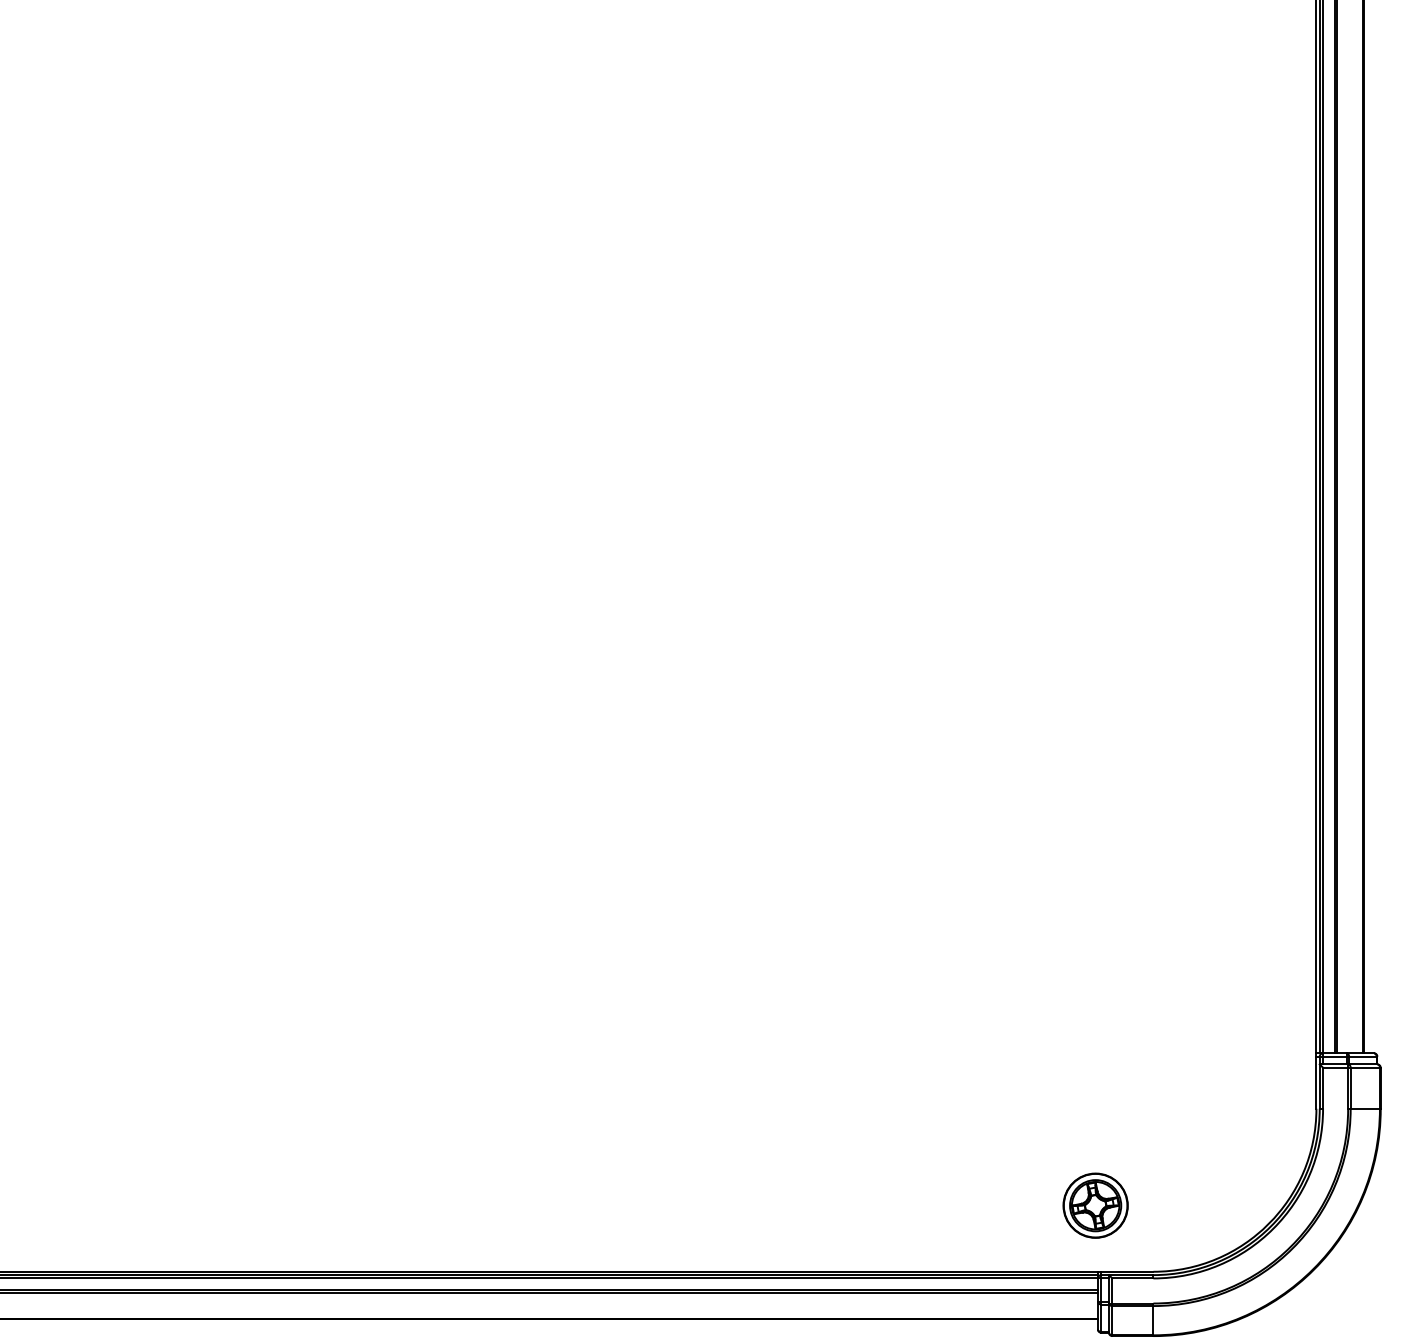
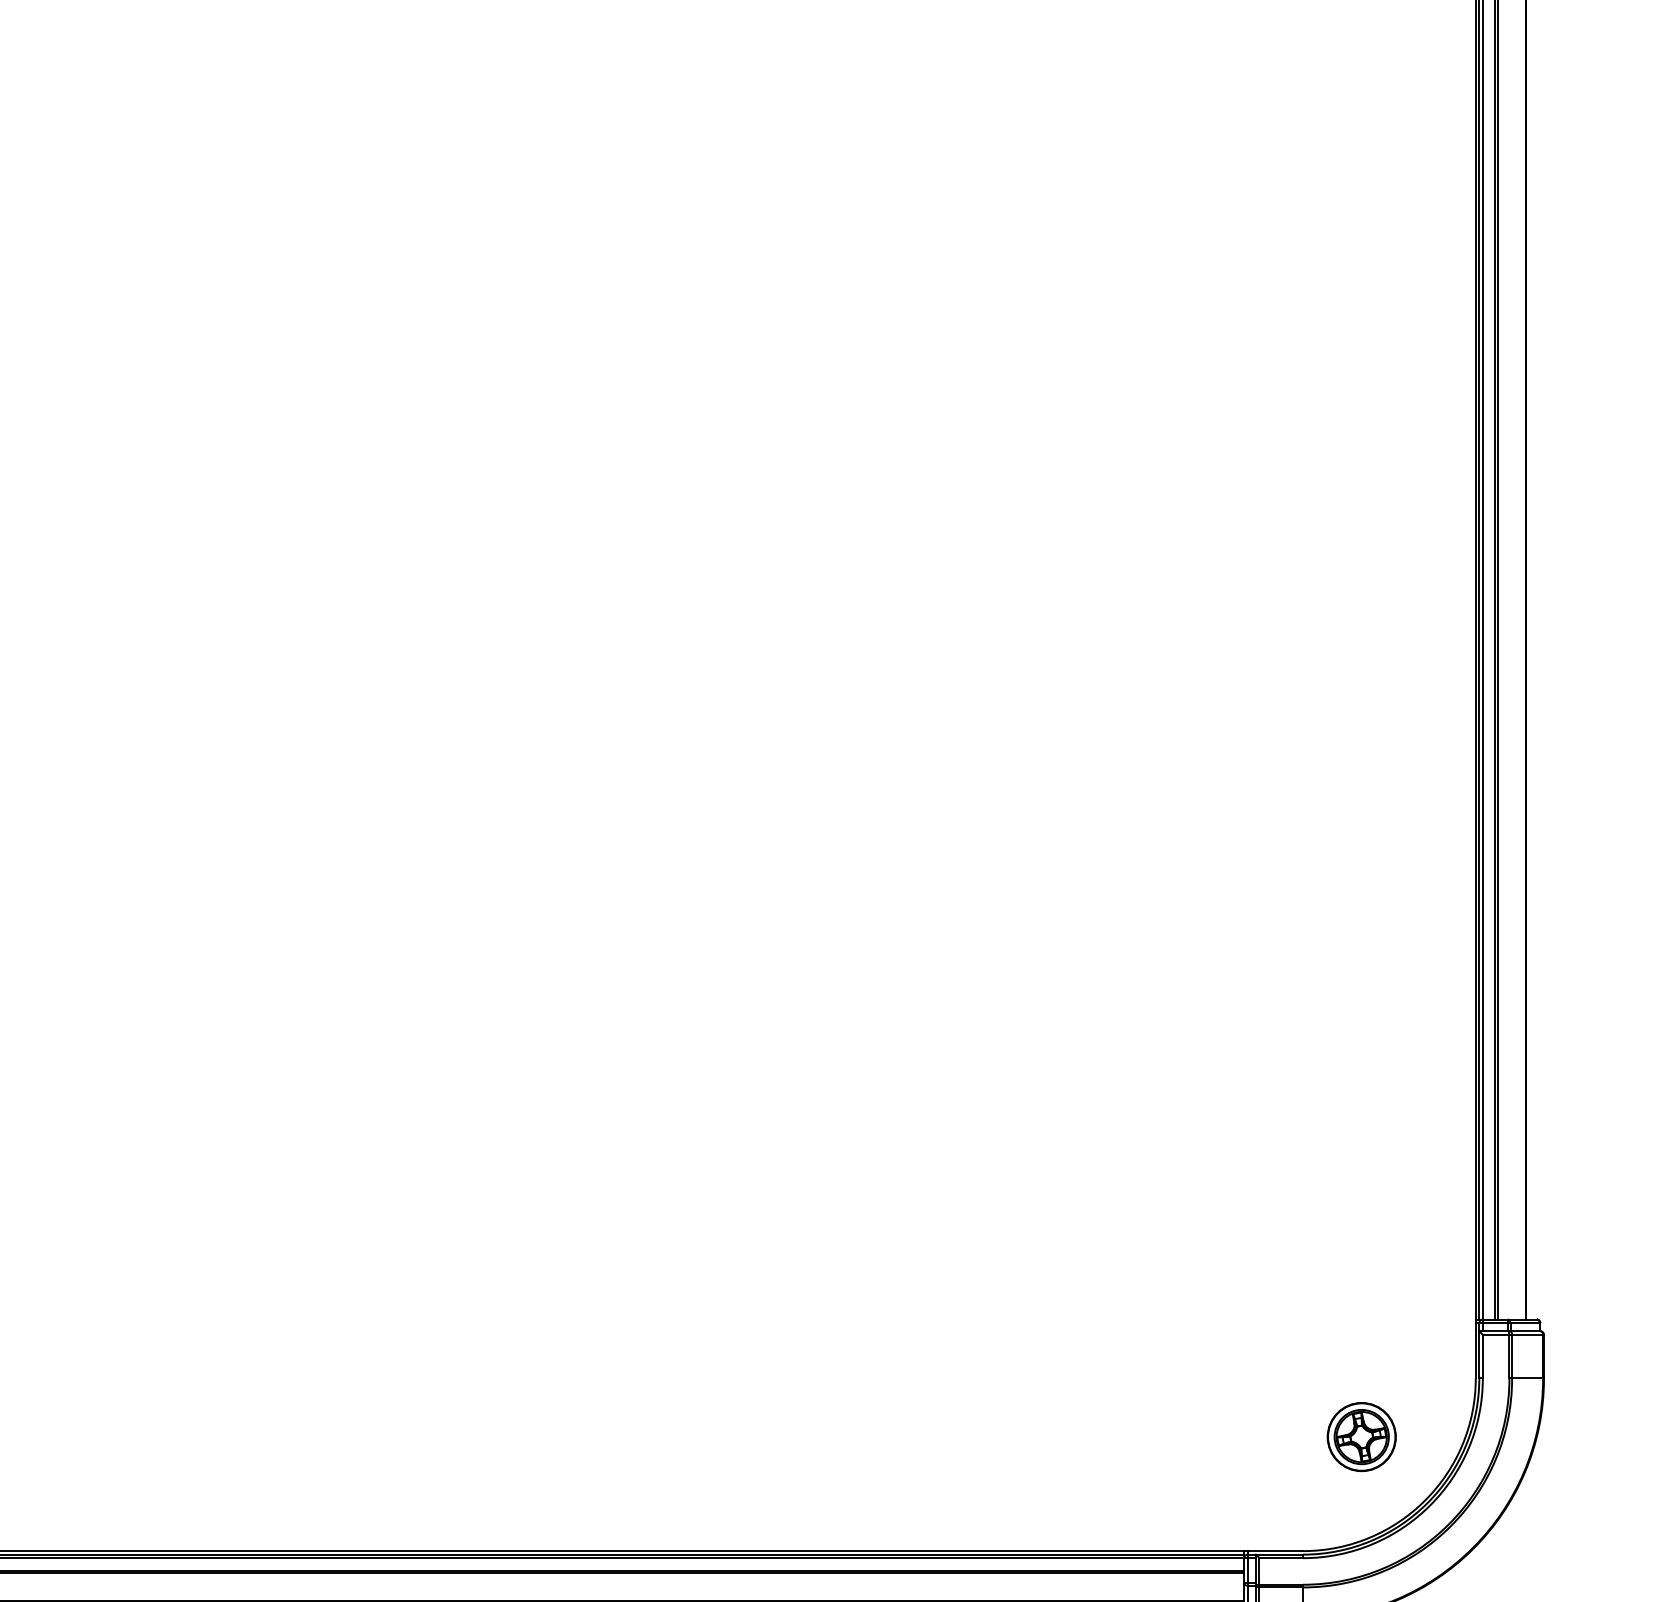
part: (1095, 1206) -> (1361, 1437), moved

